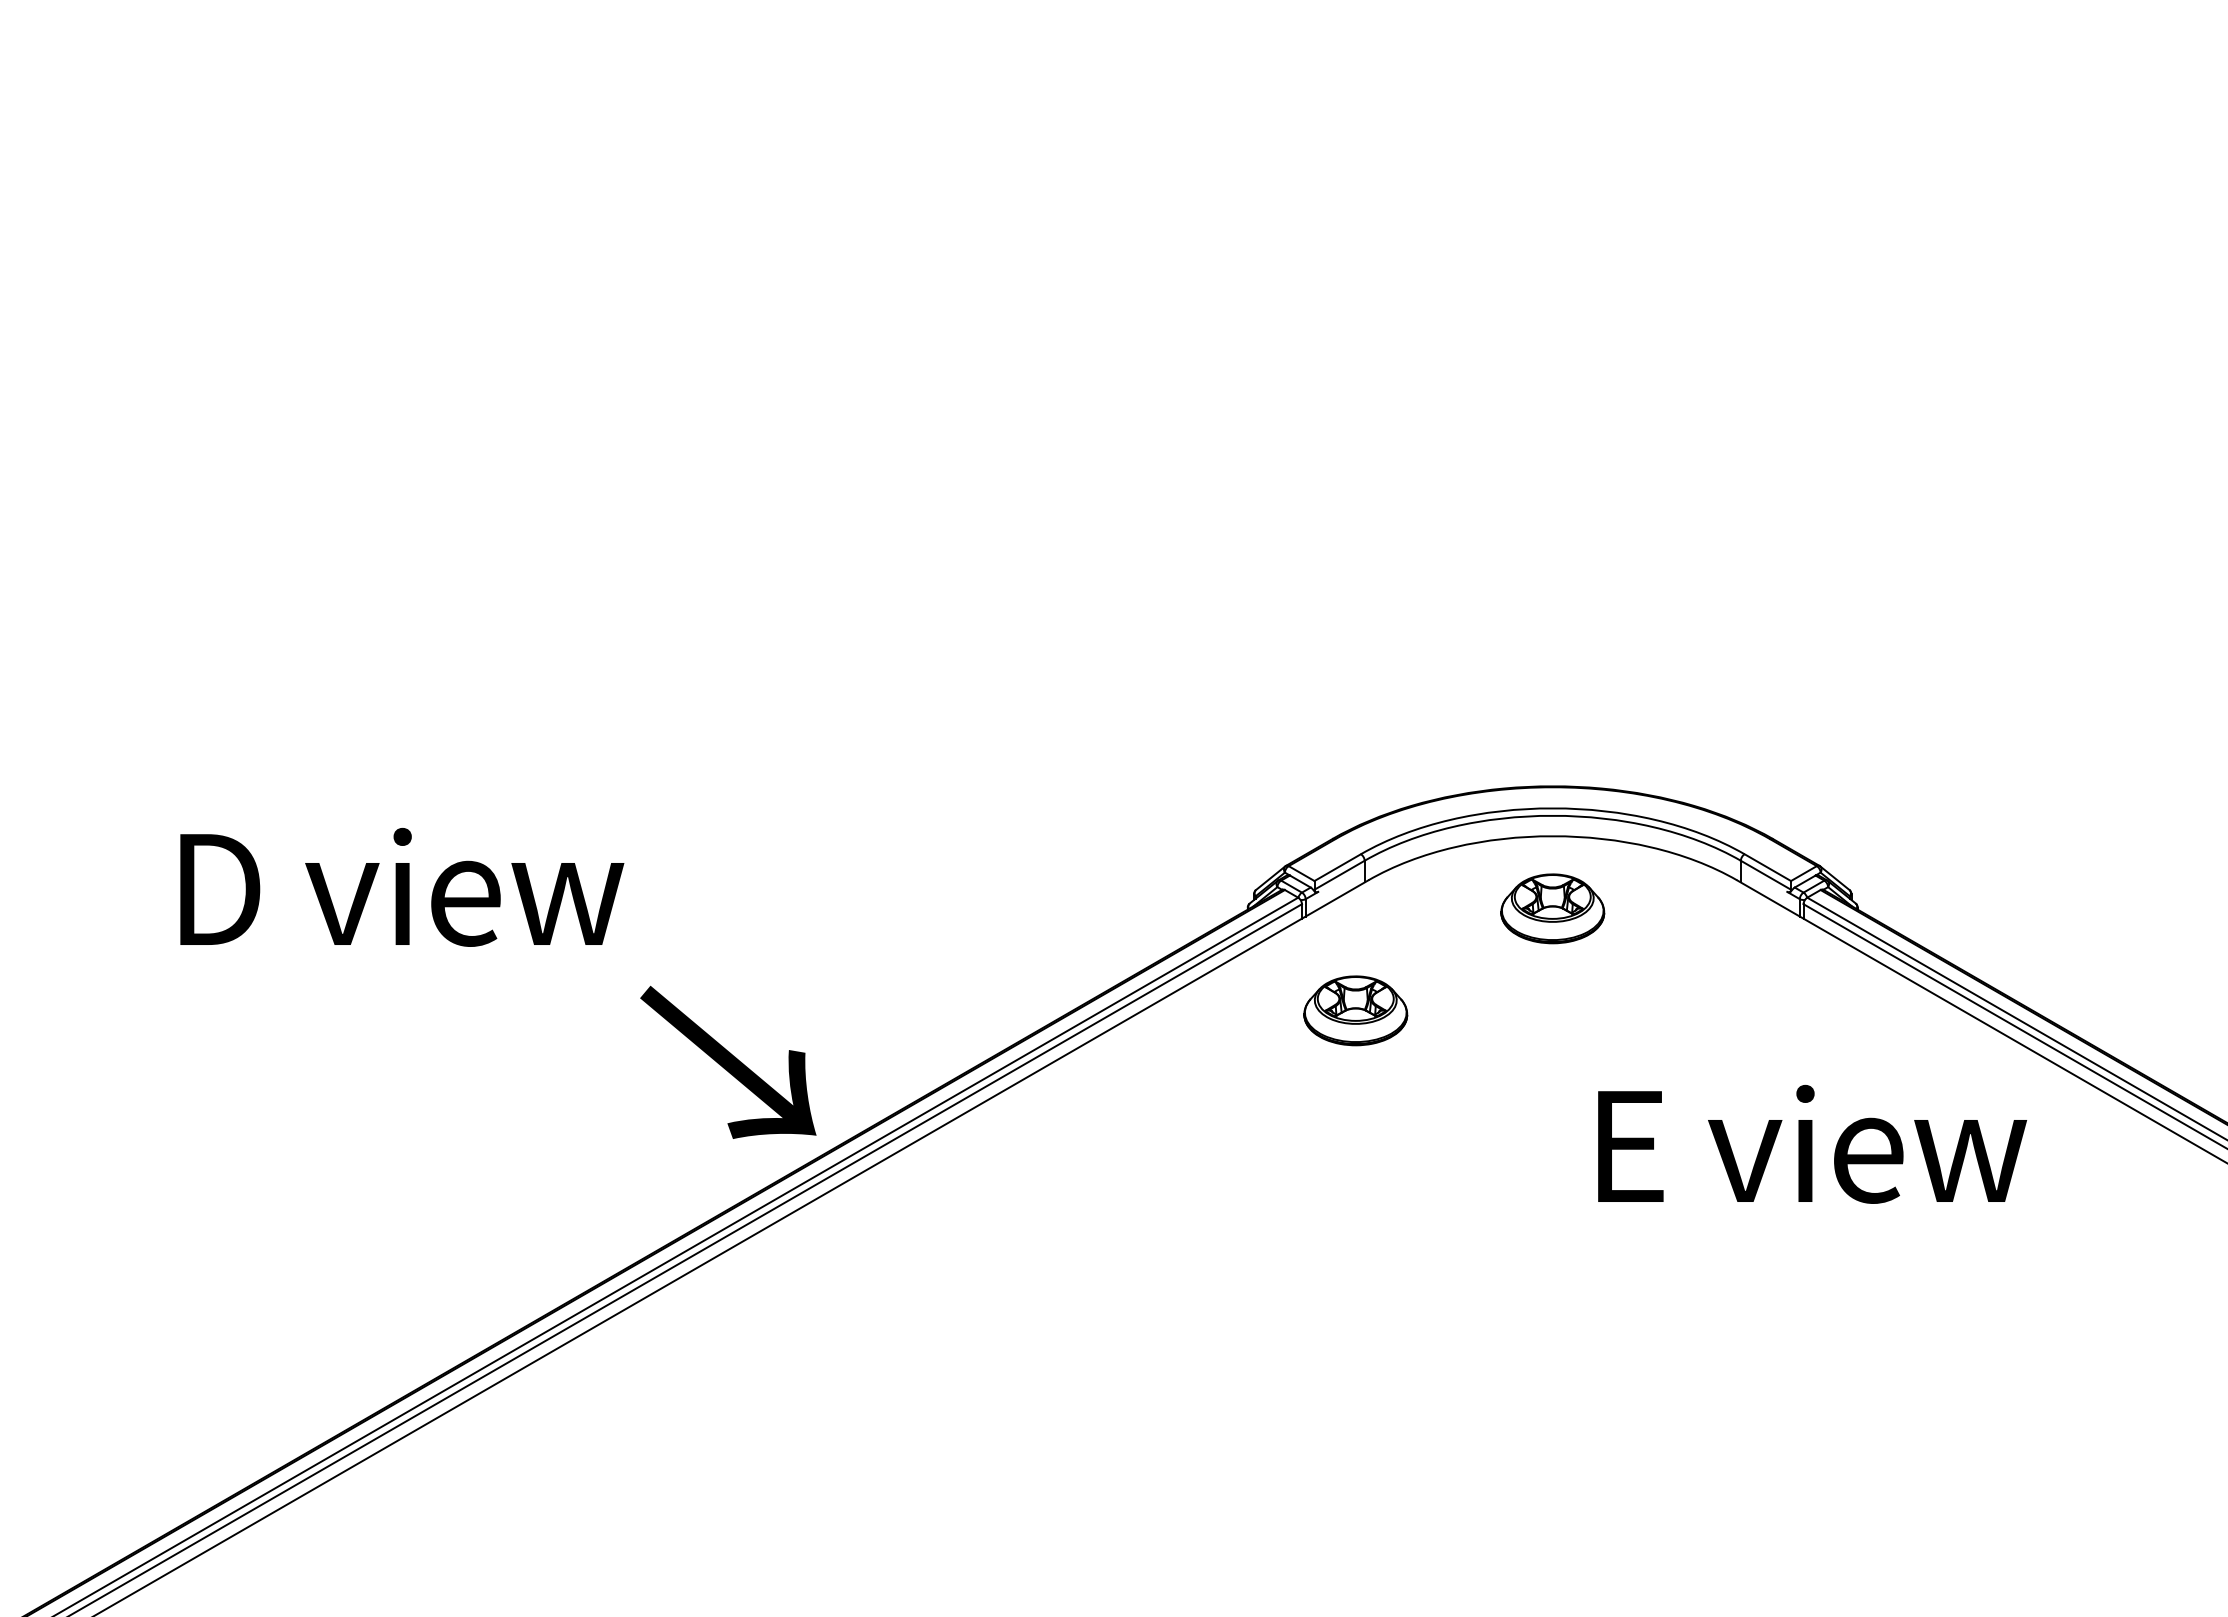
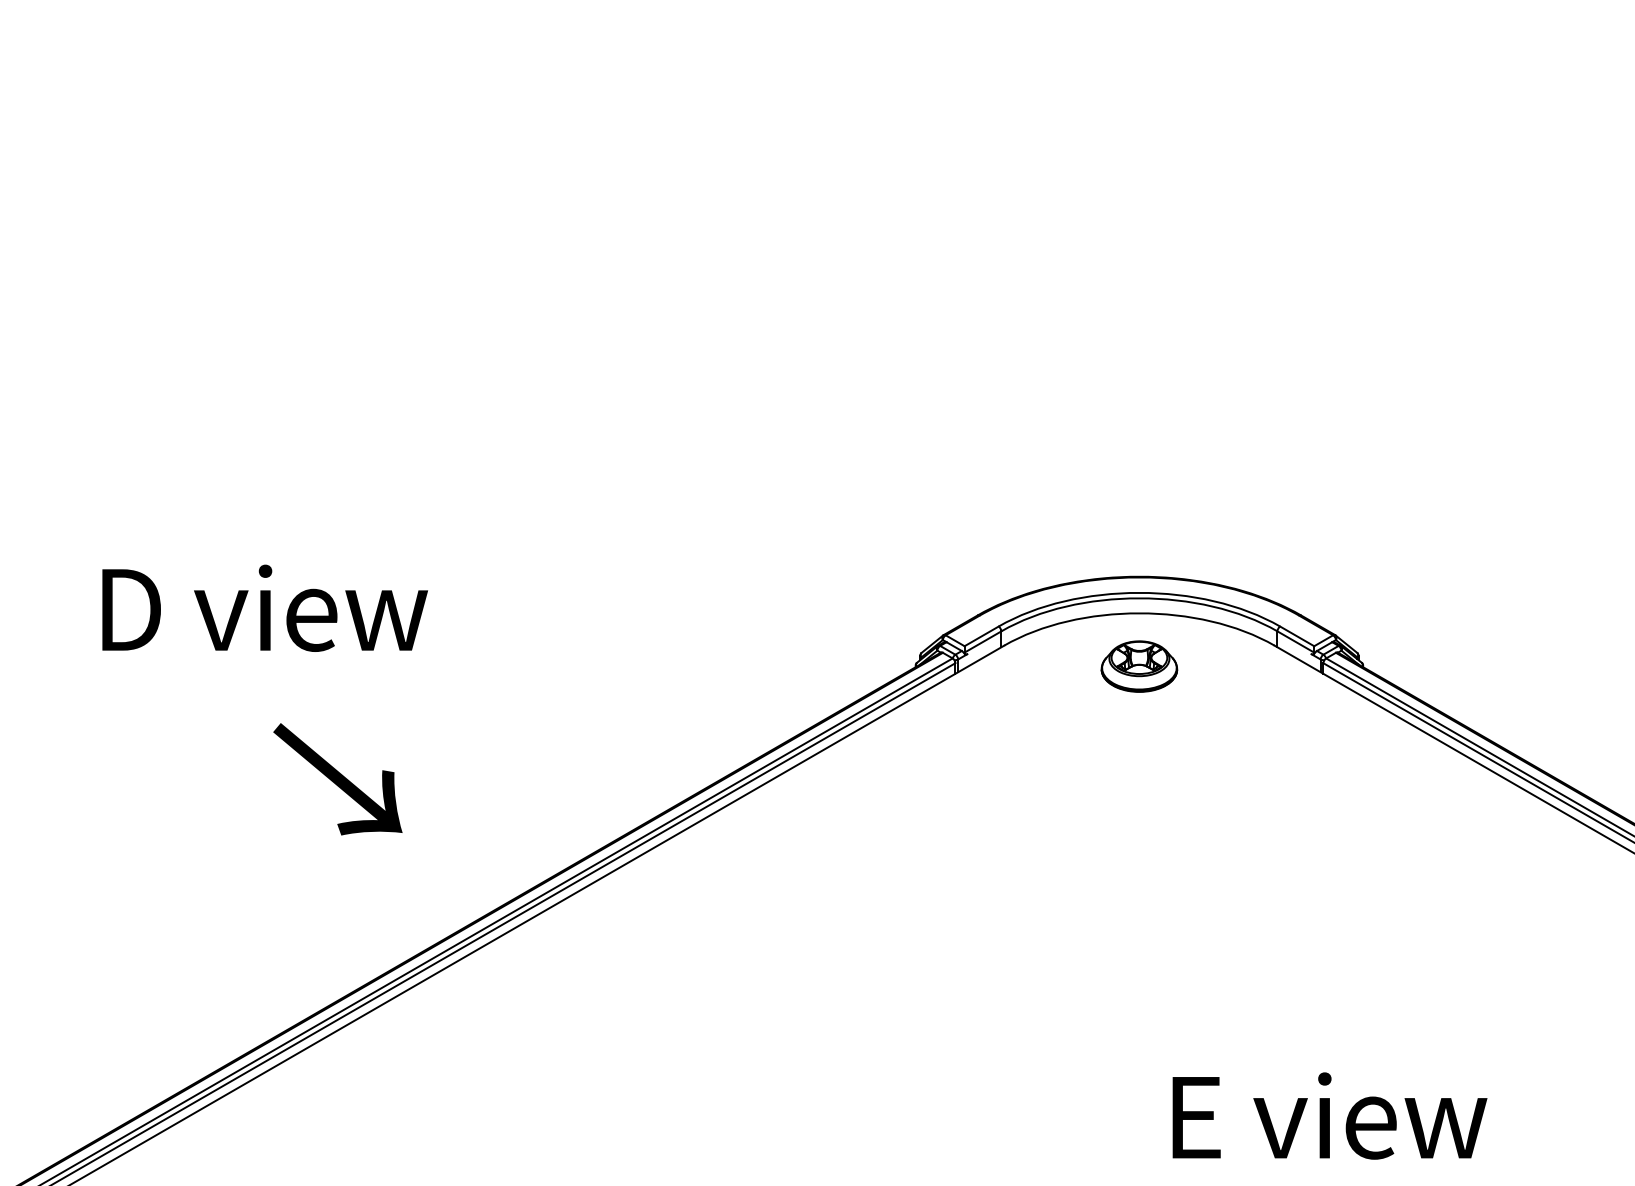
text: (402, 887) -> (265, 608), moved
part: (1355, 1010) -> (994, 741), removed
text: (728, 1061) -> (338, 778), moved
text: (1812, 1143) -> (1329, 1115), moved

